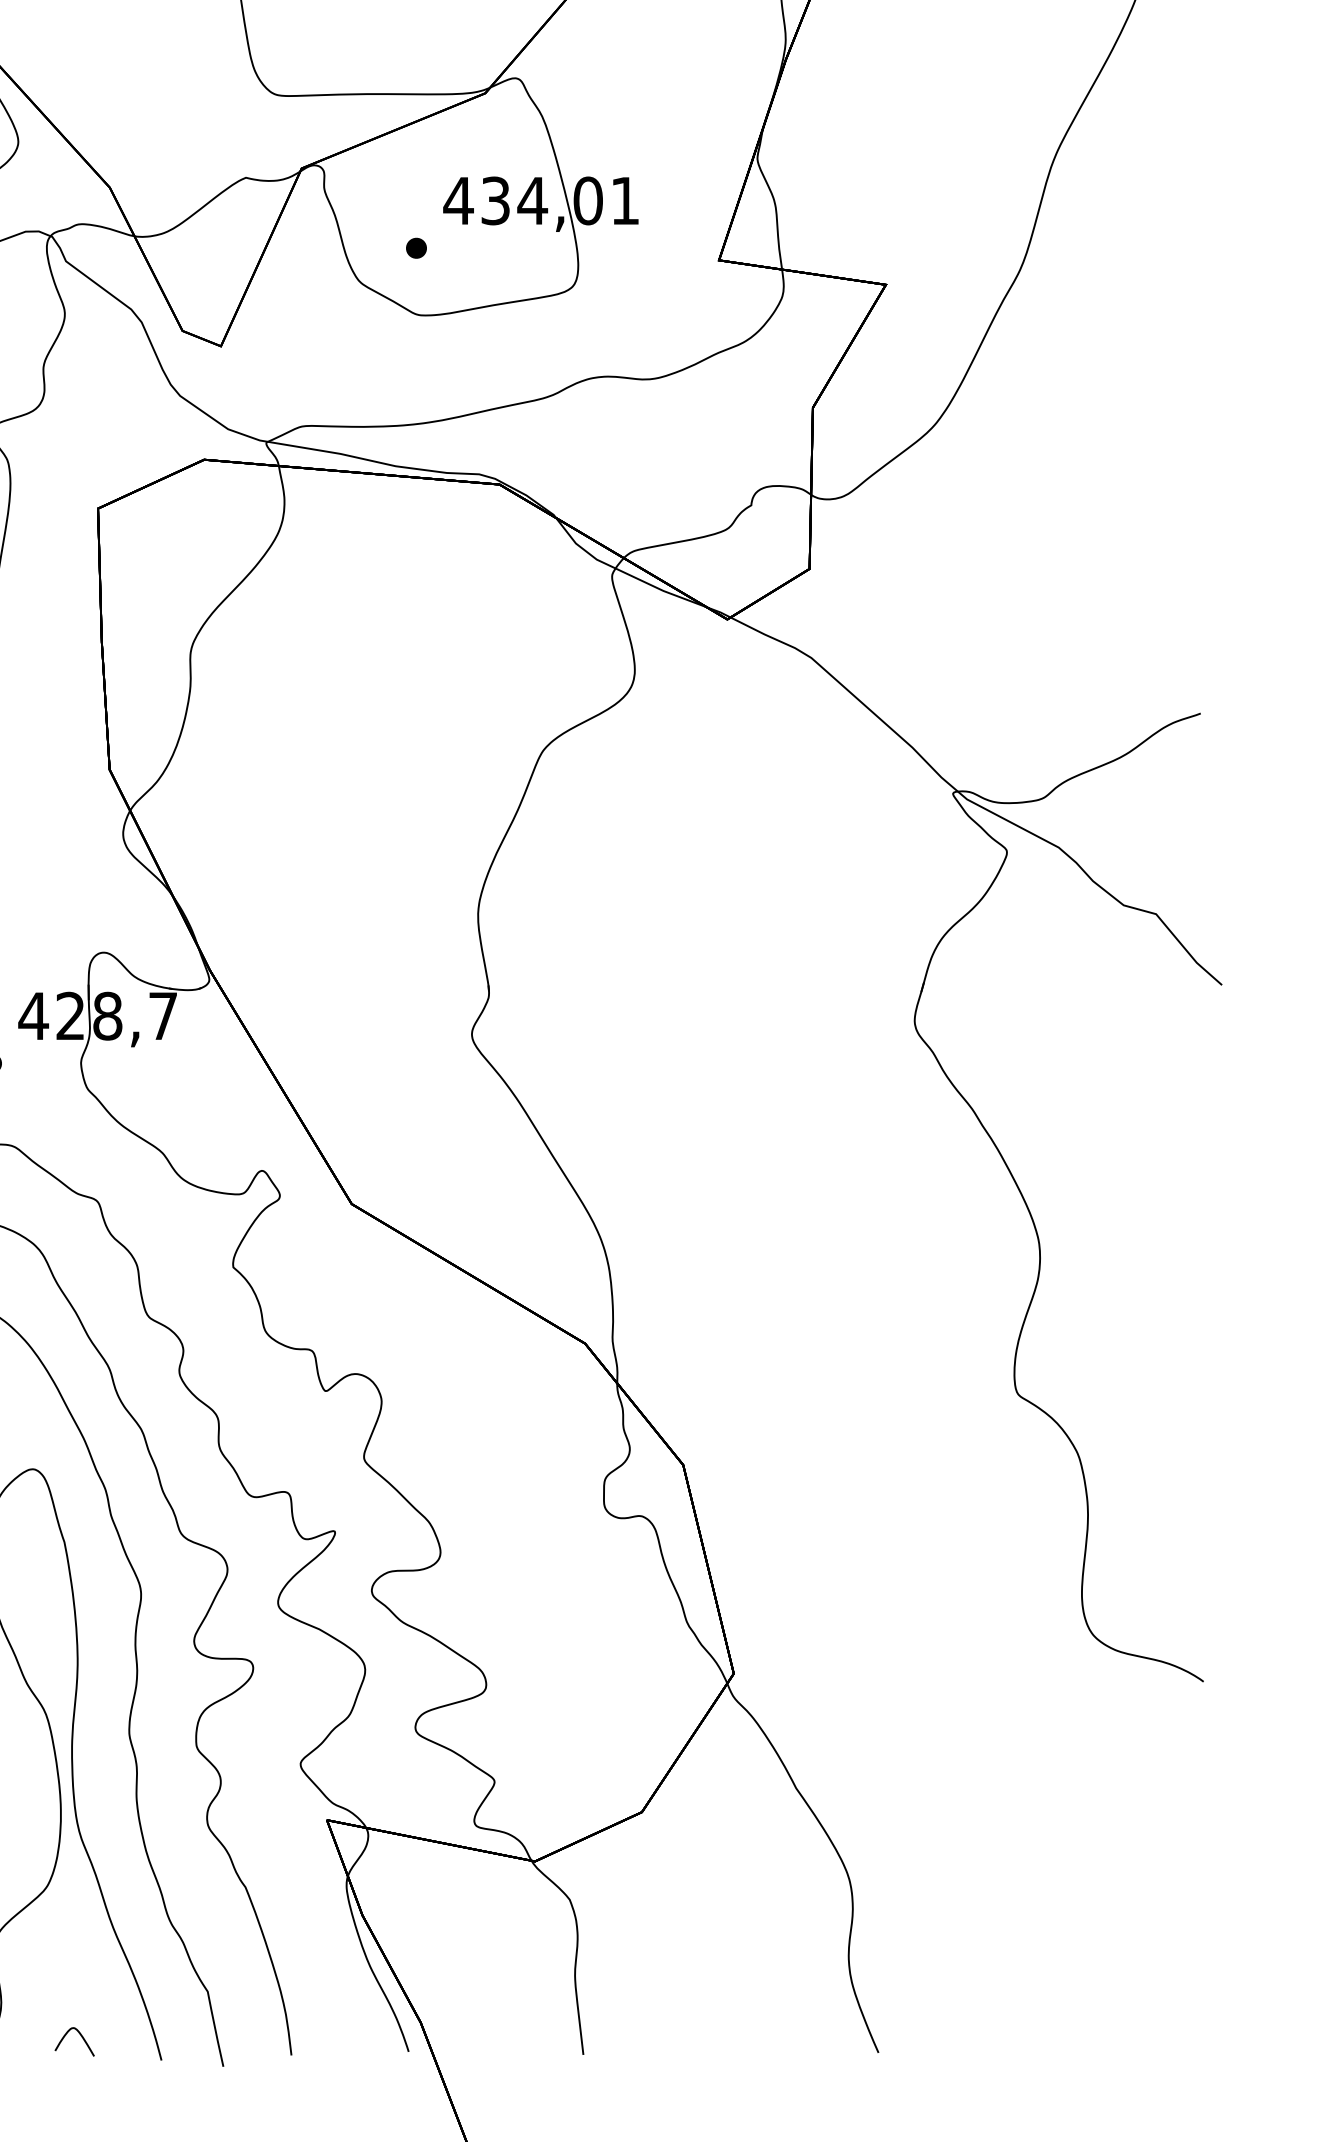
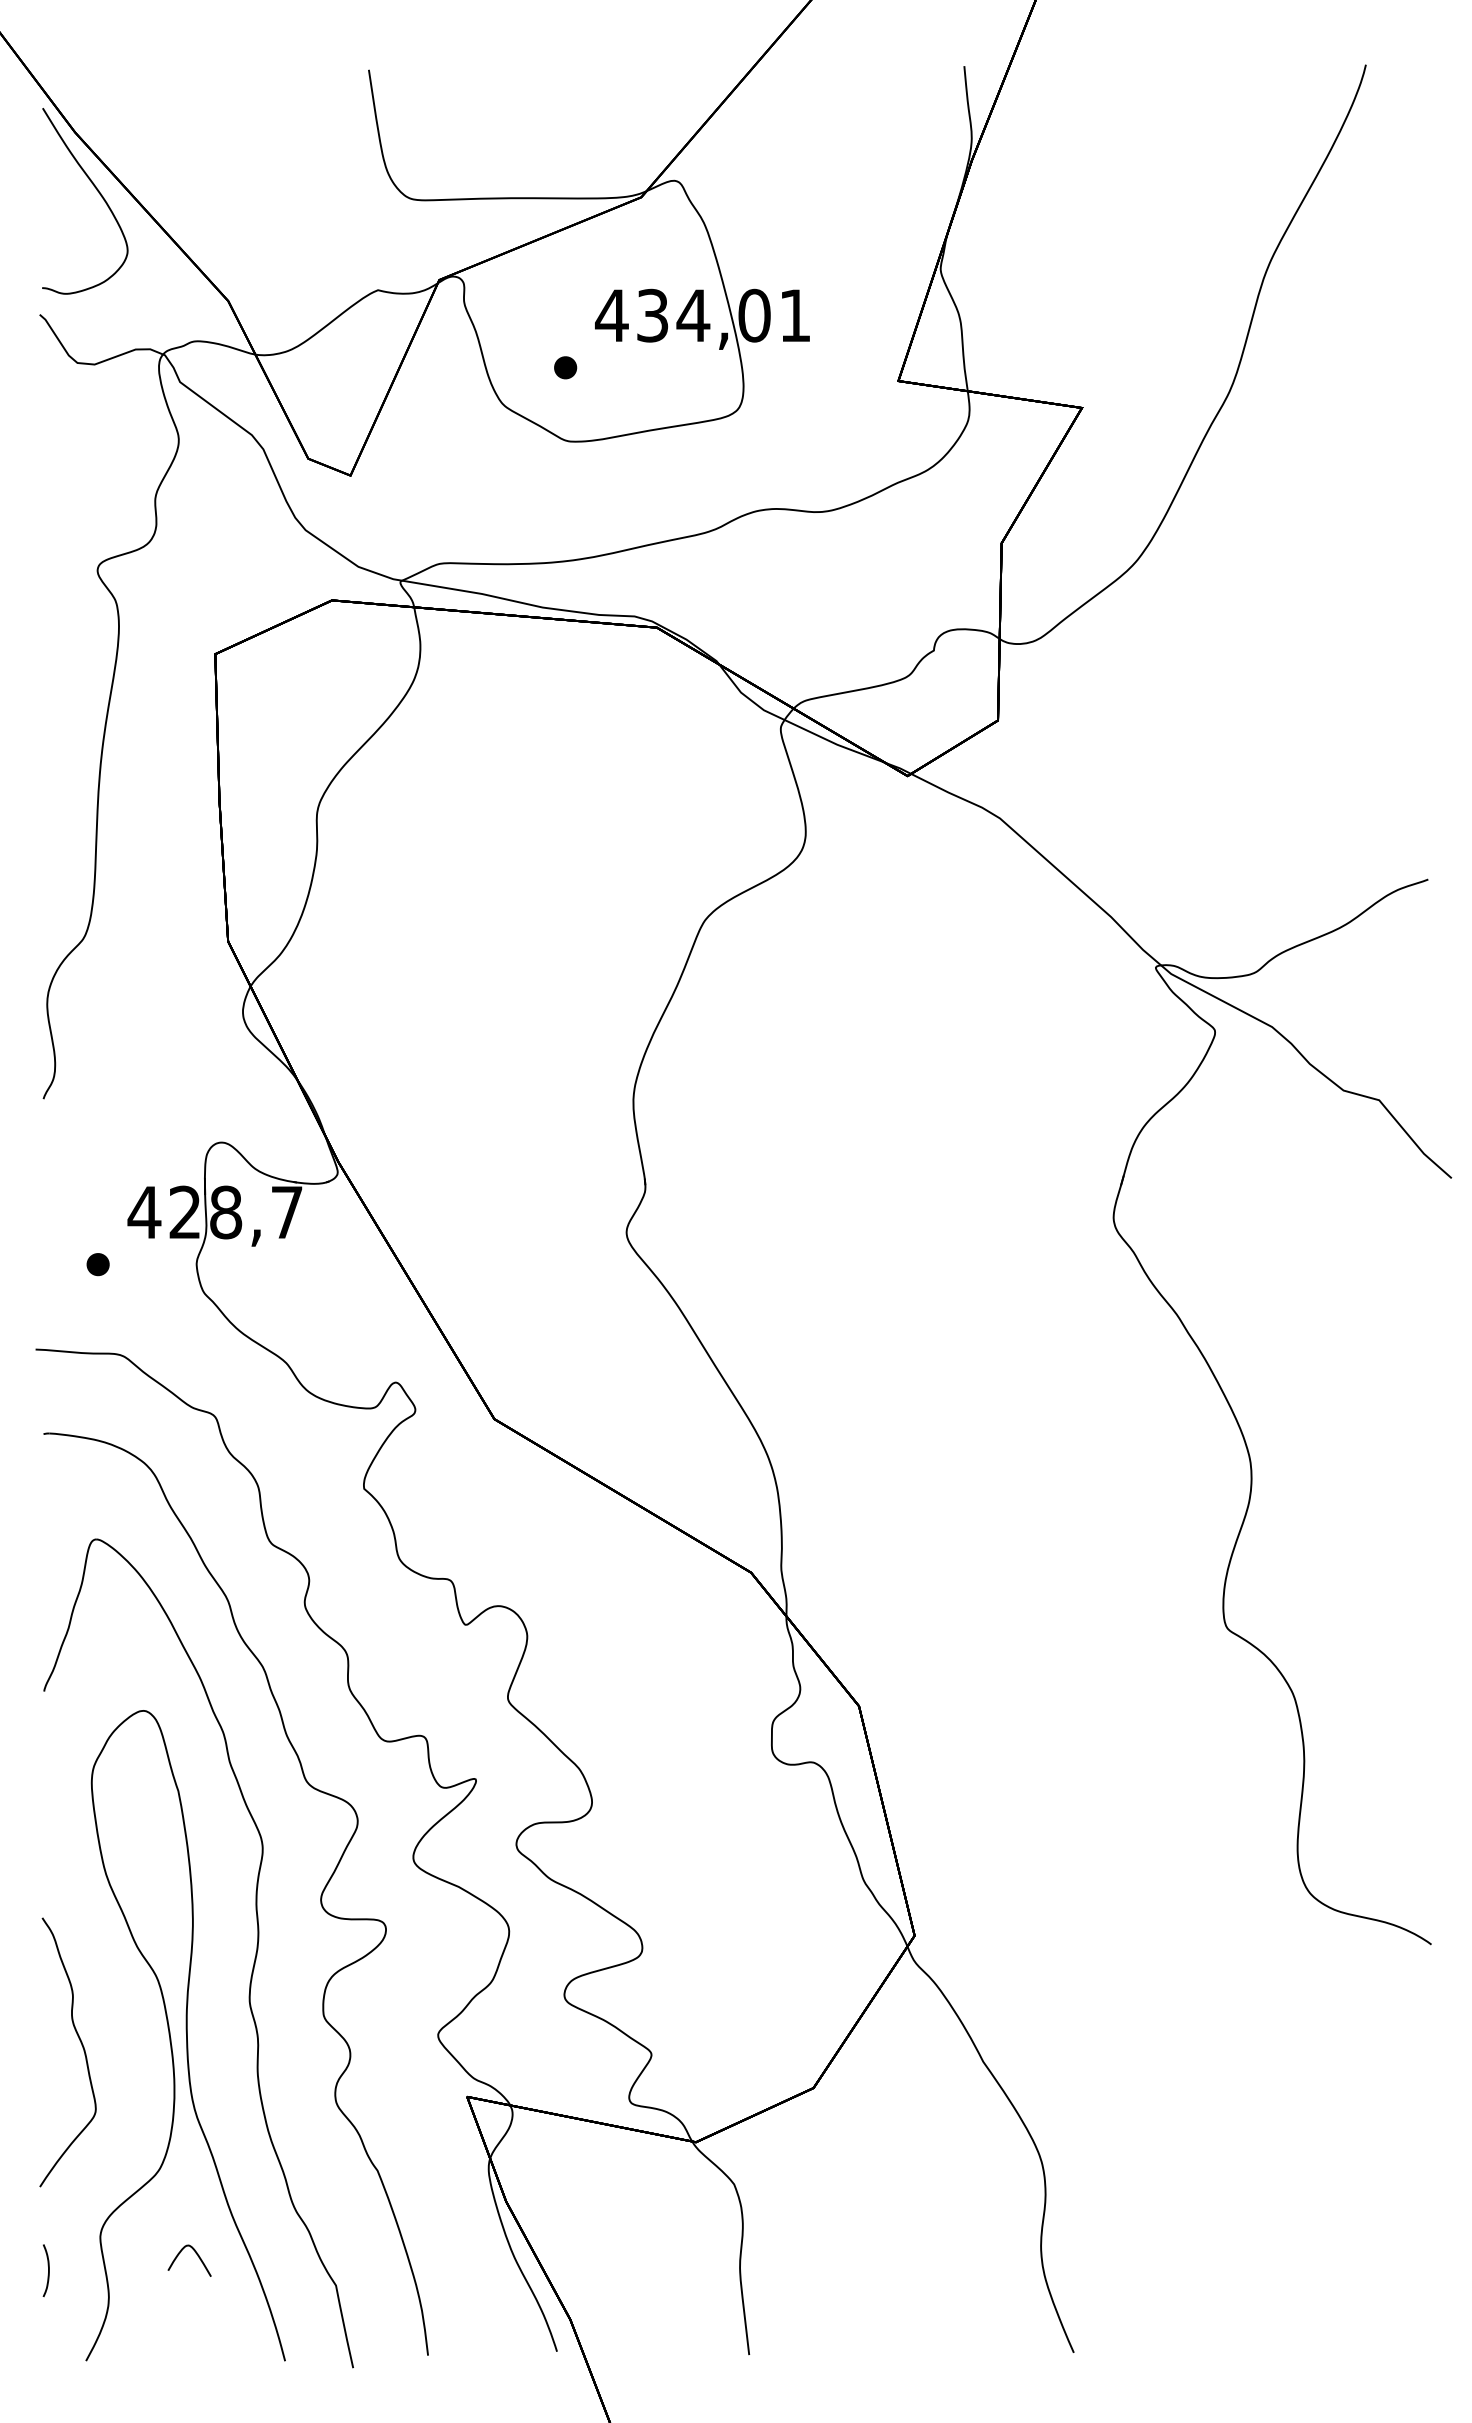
curve: (81, 2038) -> (197, 2256), moved

